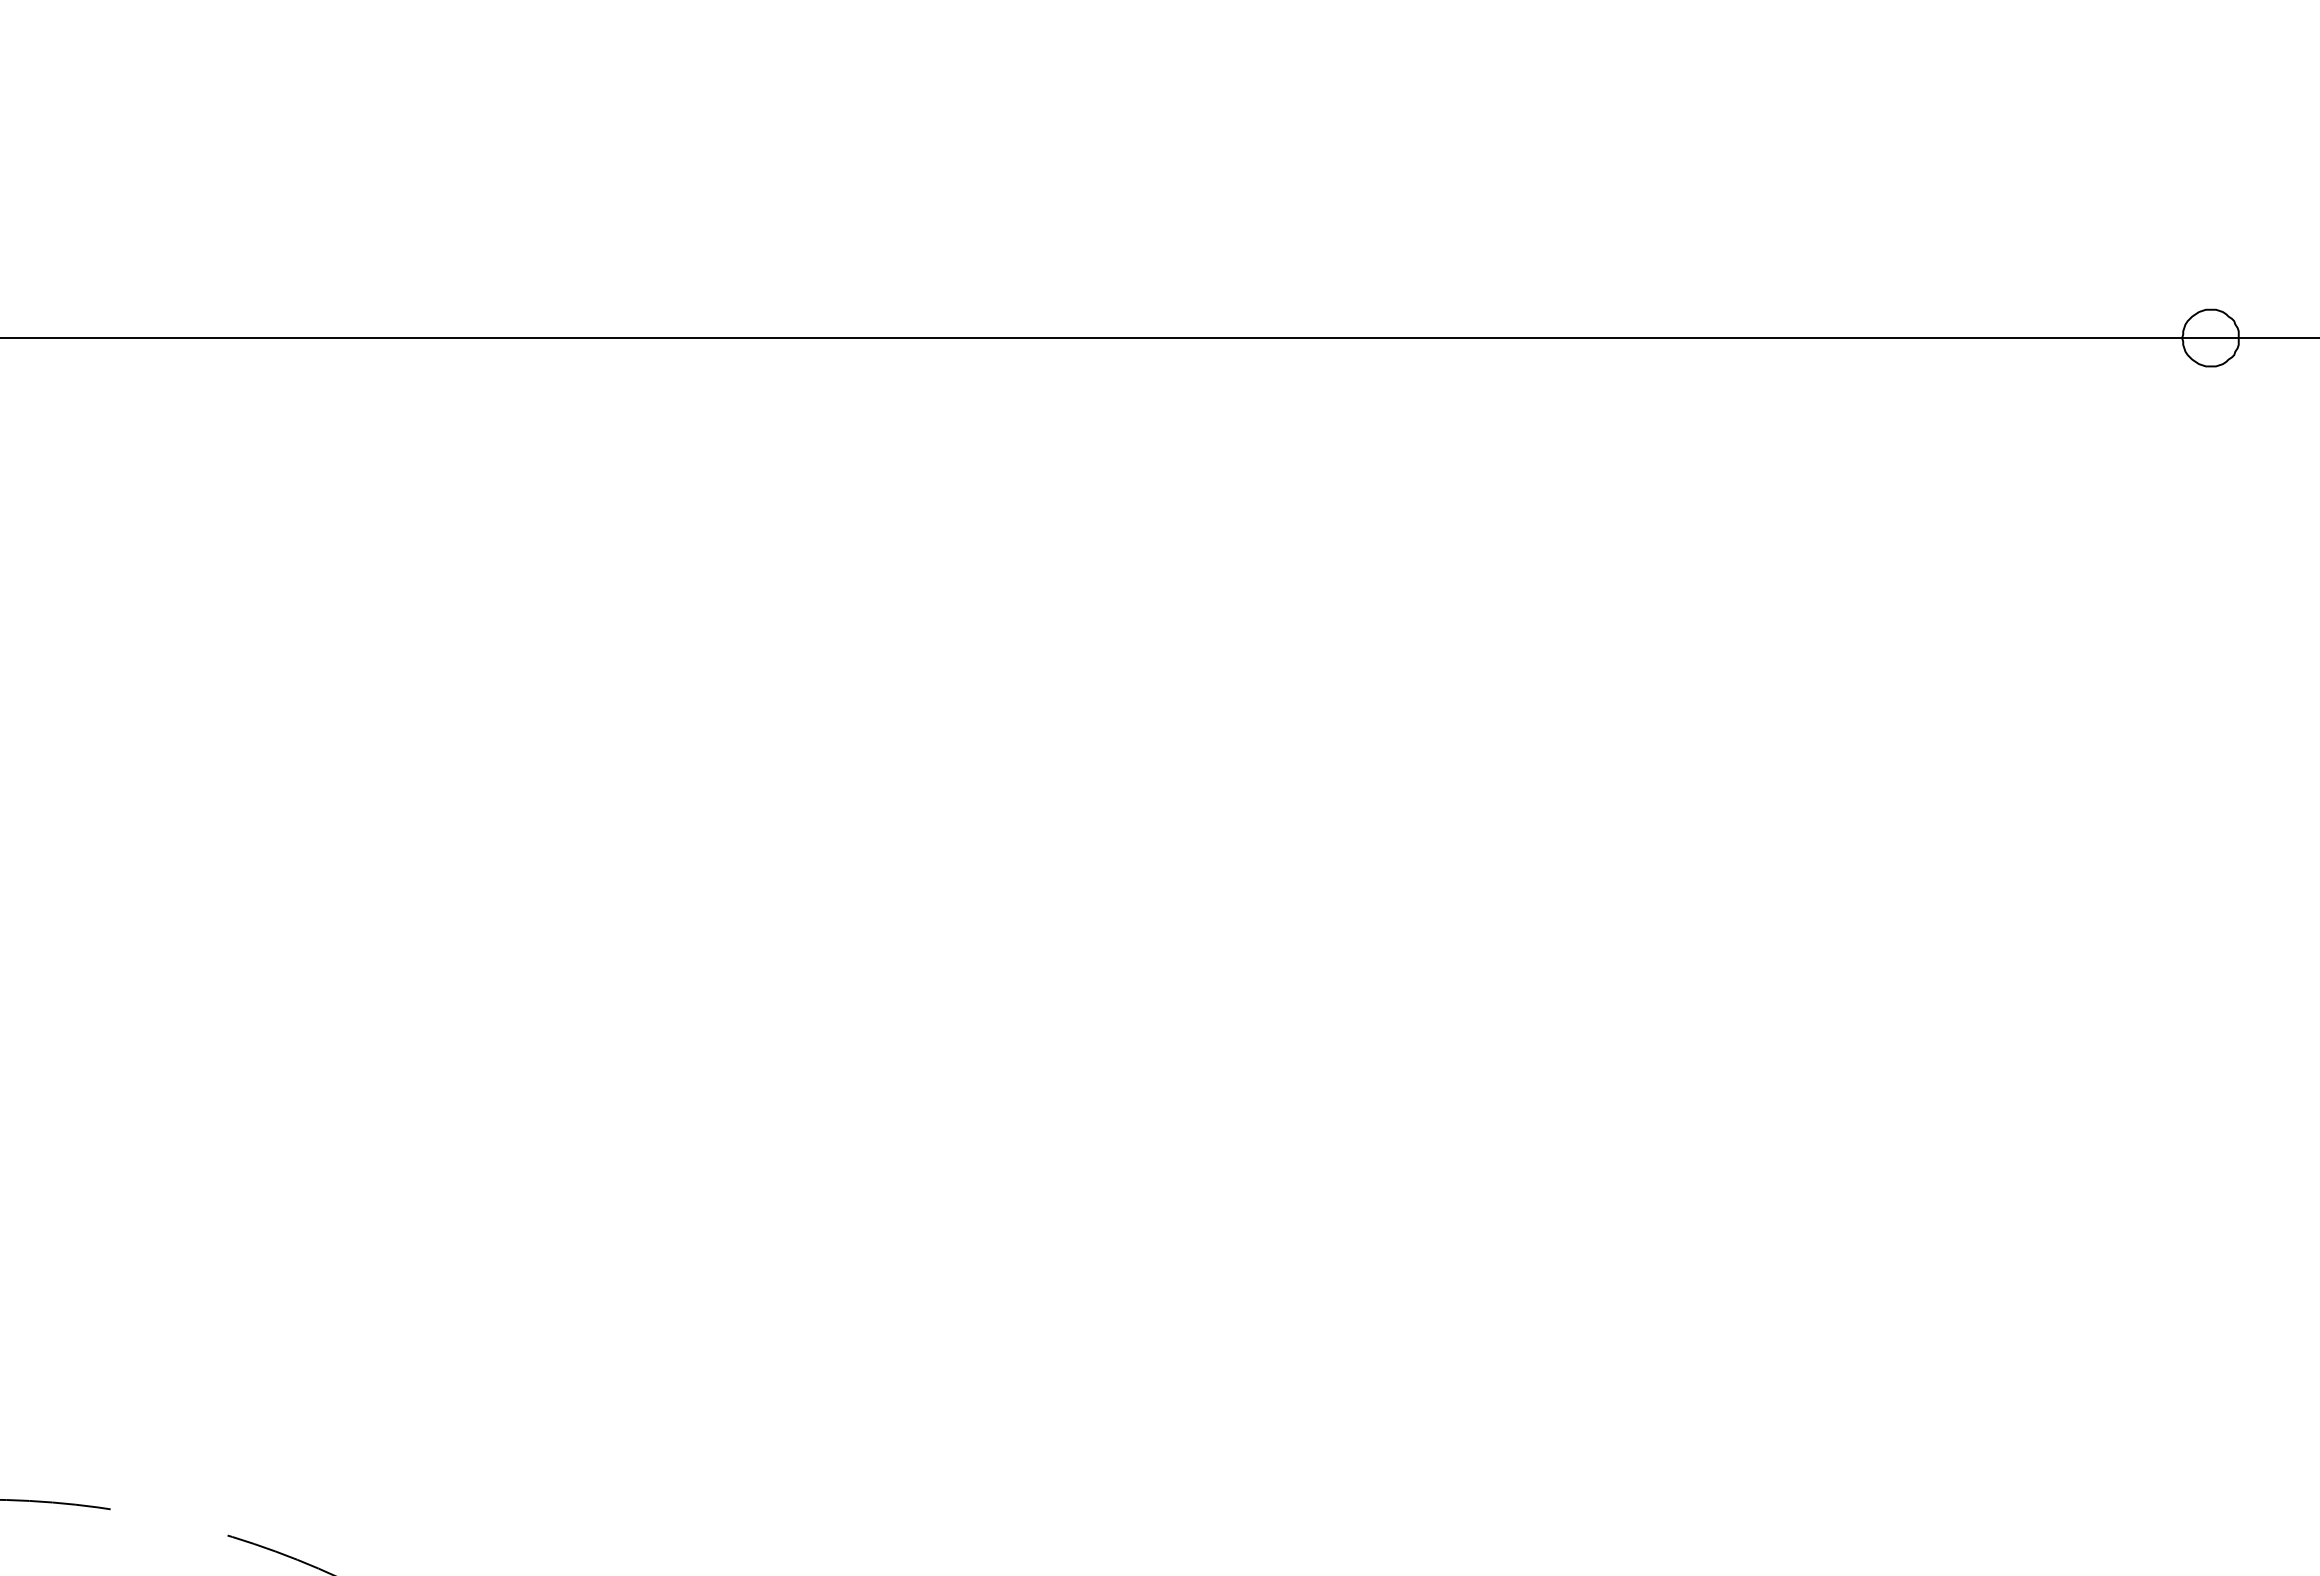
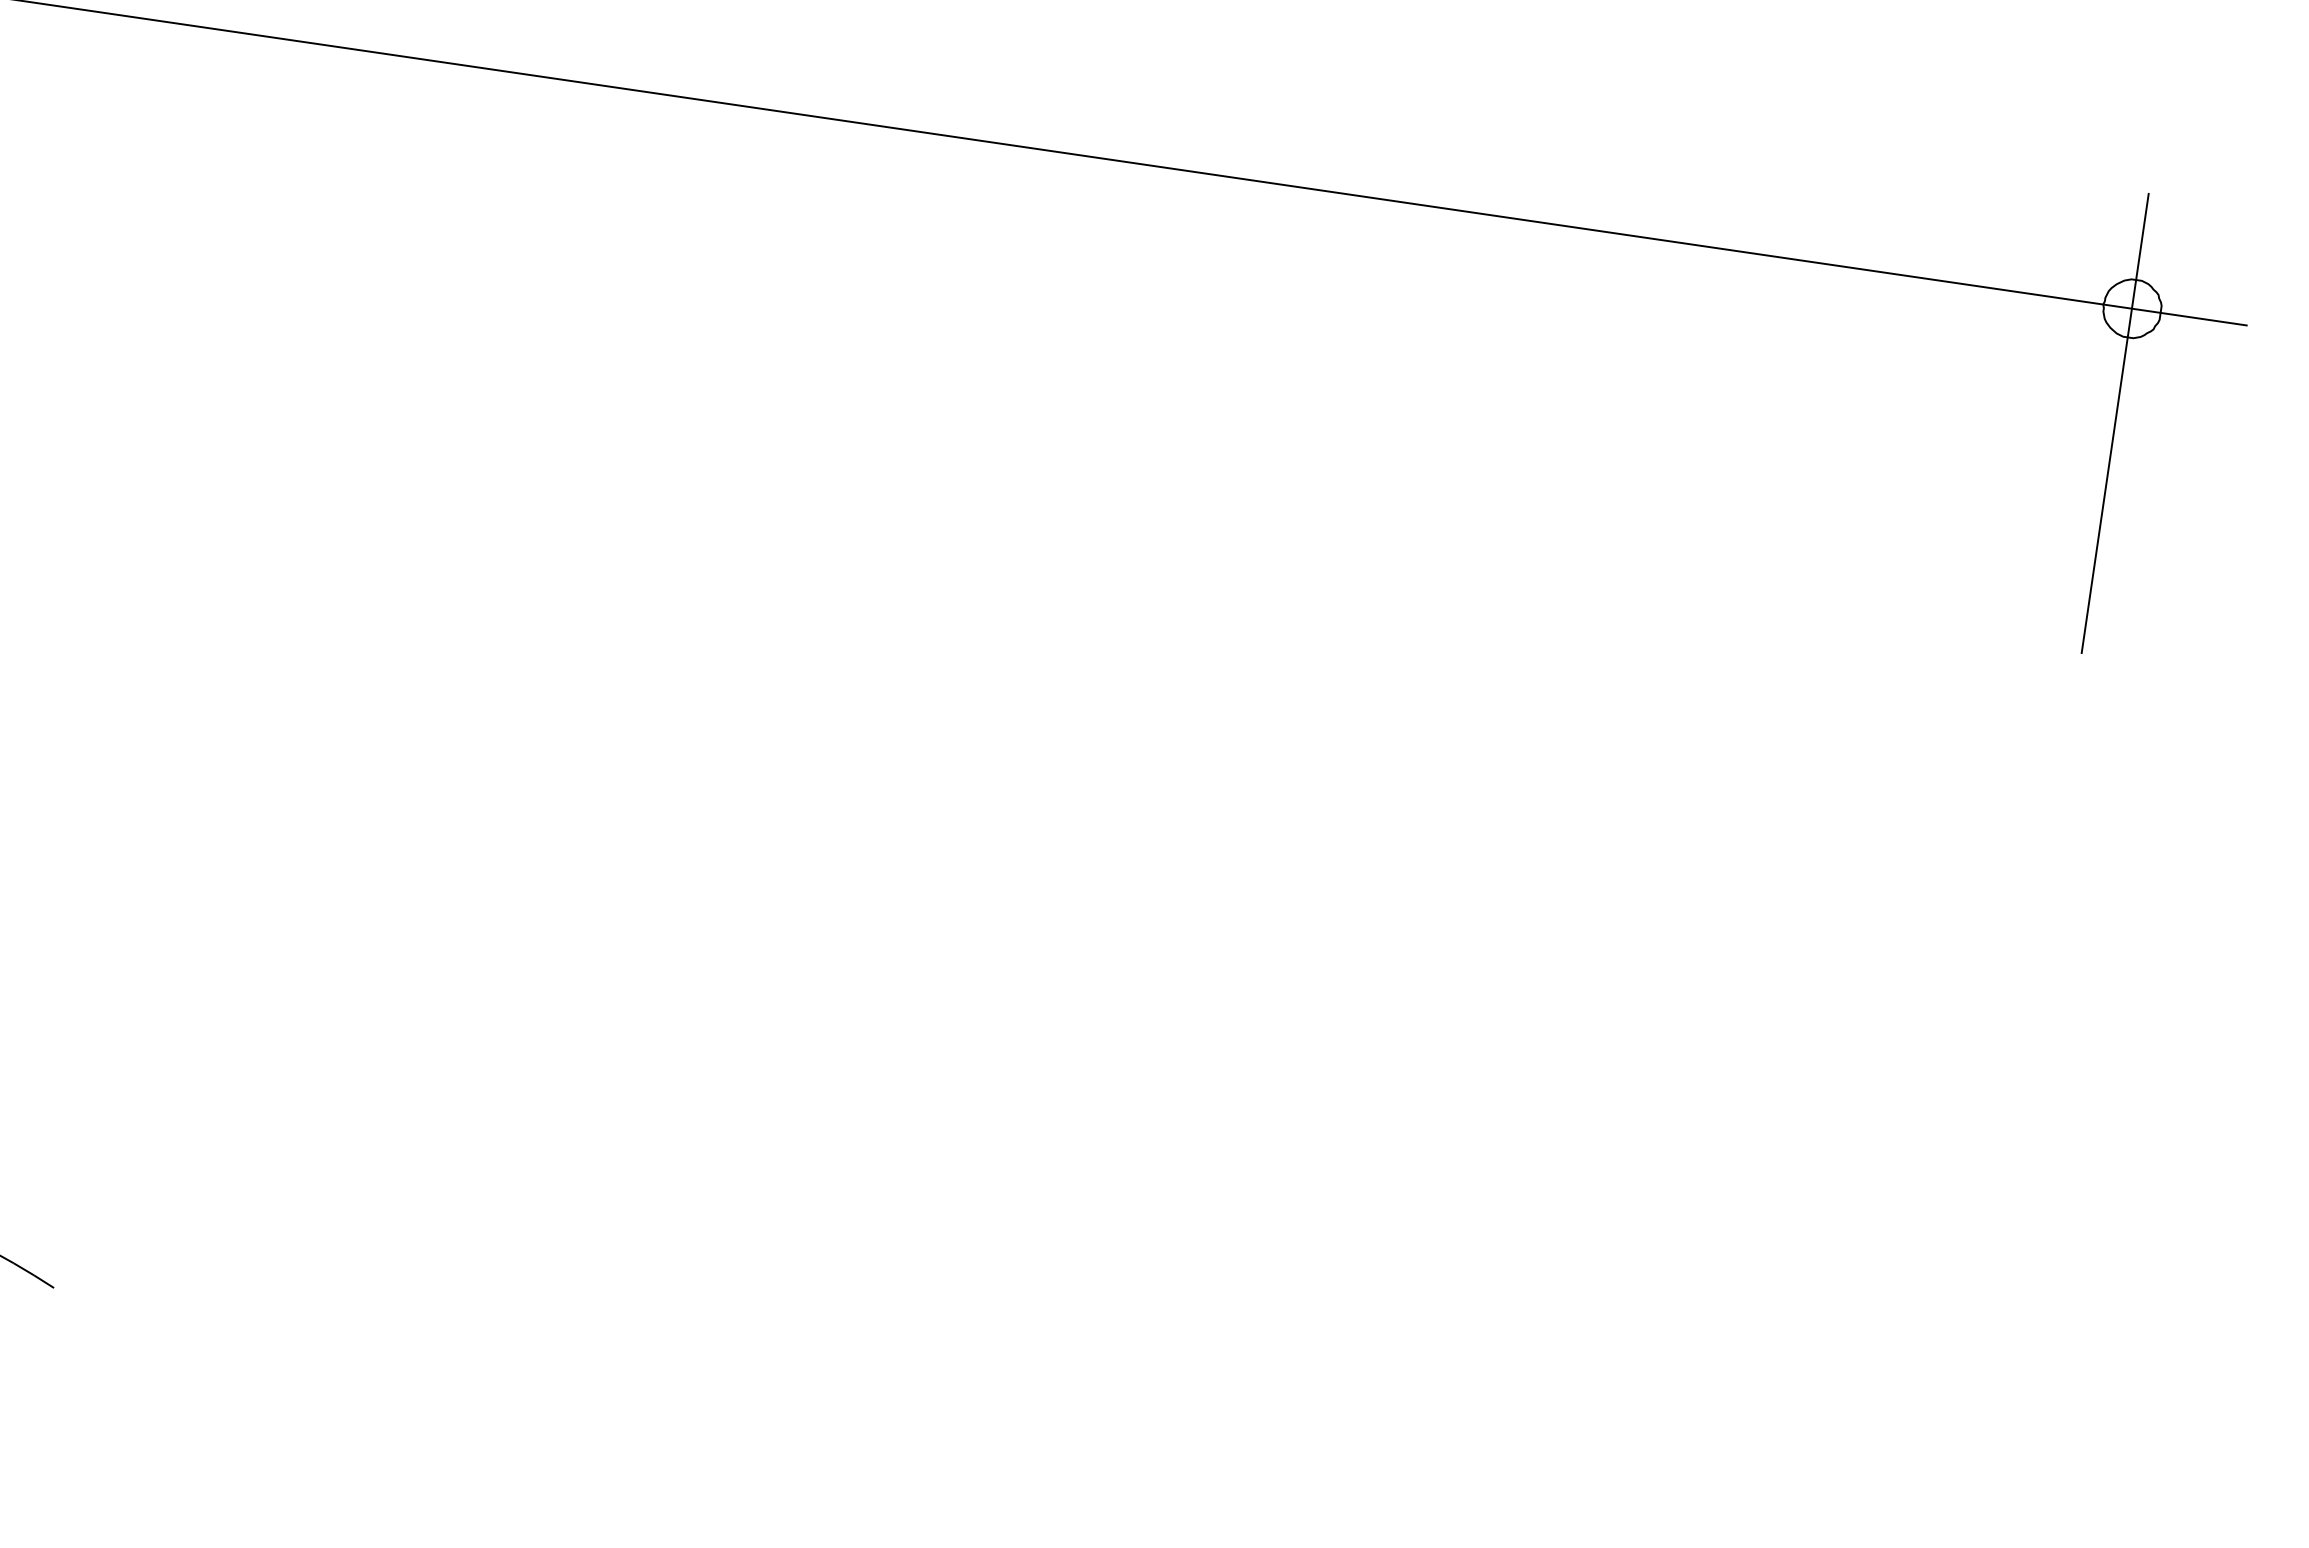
line: (2210, 451) -> (2115, 423), added

